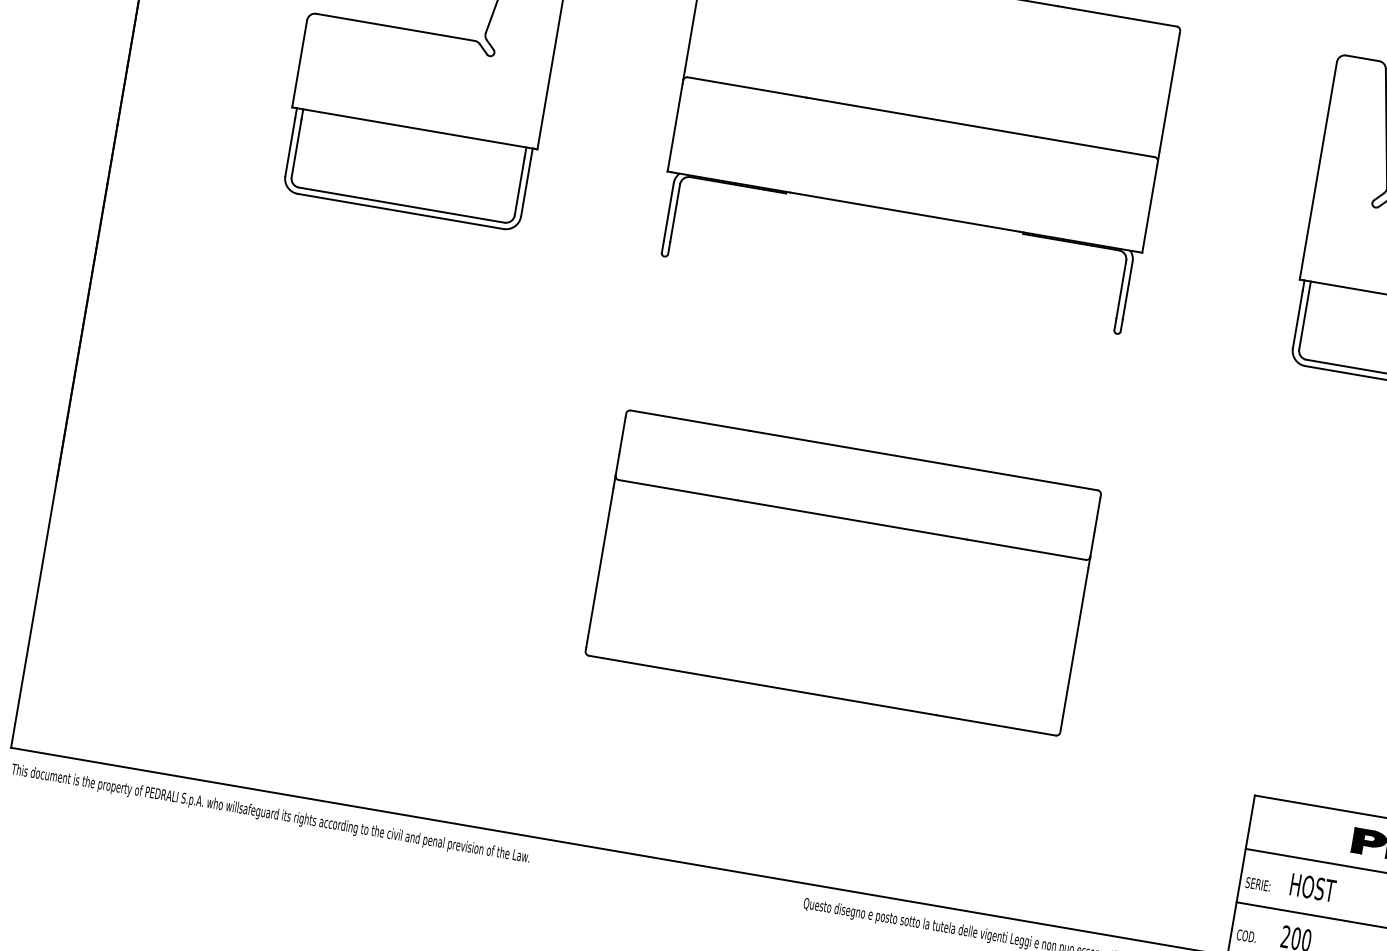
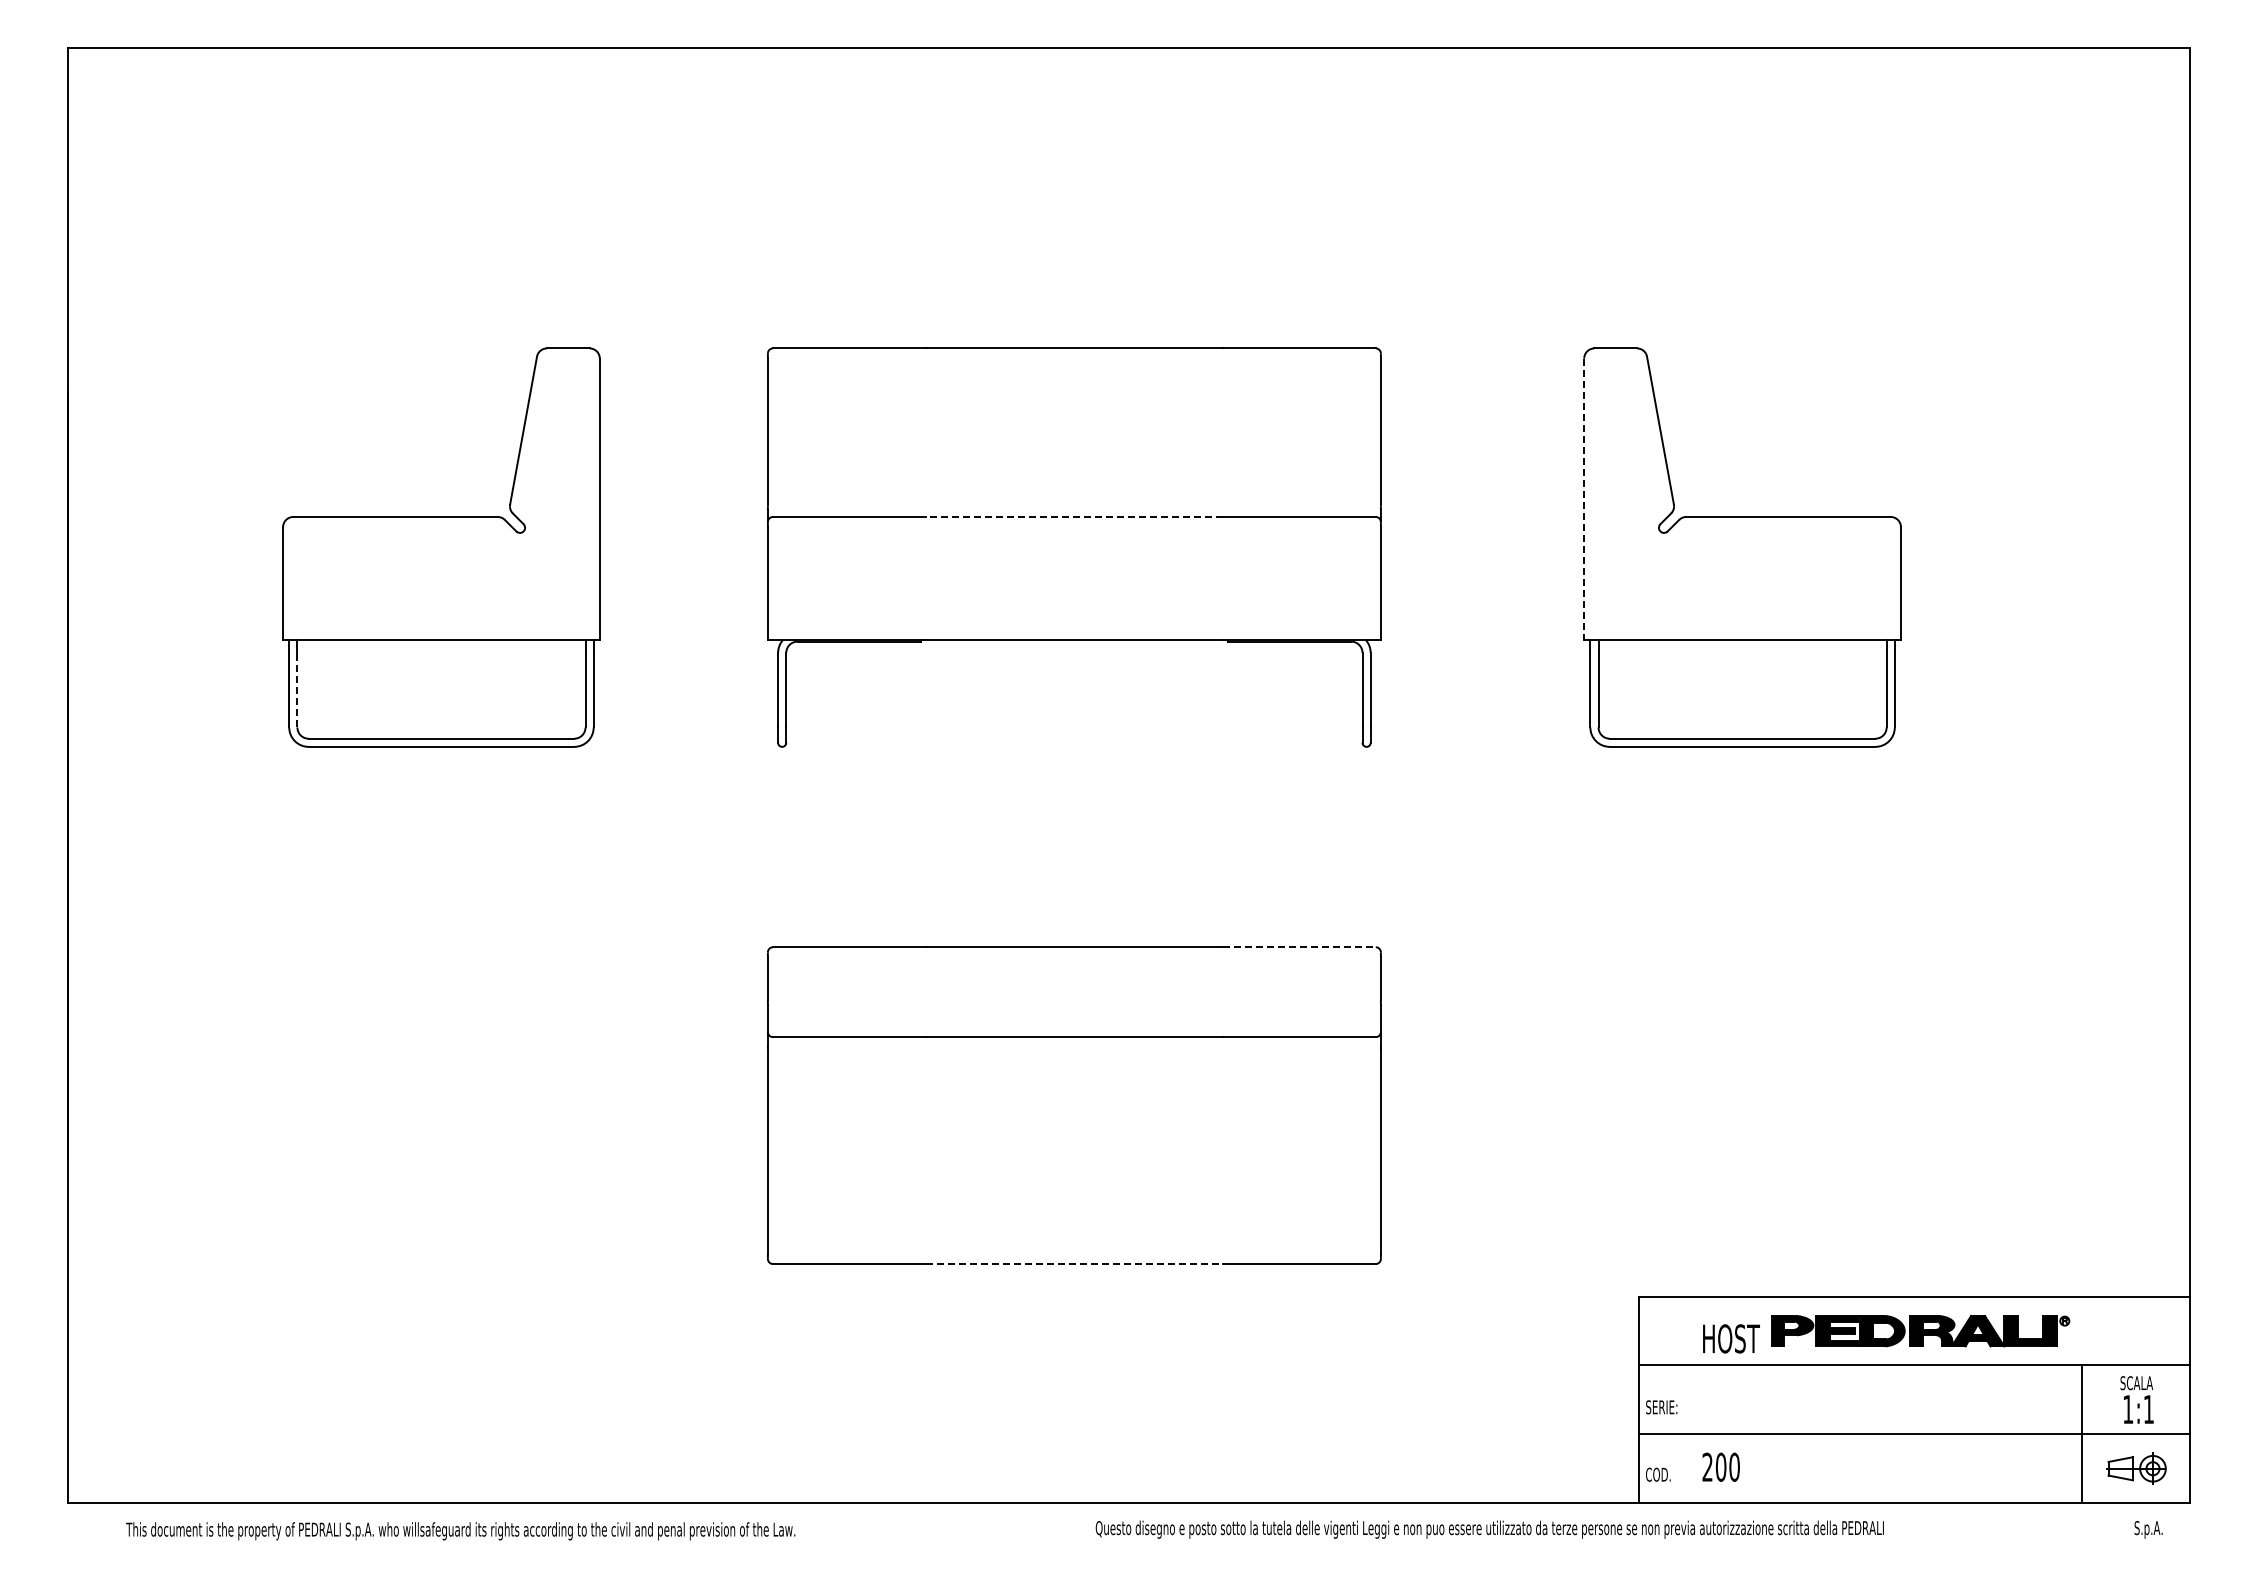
line: (920, 117) -> (1073, 517), solid -> dashed
line: (296, 147) -> (297, 689), solid -> dashed
line: (1318, 171) -> (1584, 499), solid -> dashed
line: (1038, 480) -> (1299, 947), solid -> dashed
line: (822, 696) -> (1074, 1264), solid -> dashed
text: (270, 814) -> (460, 1531), moved
text: (1313, 887) -> (1731, 1338), moved

